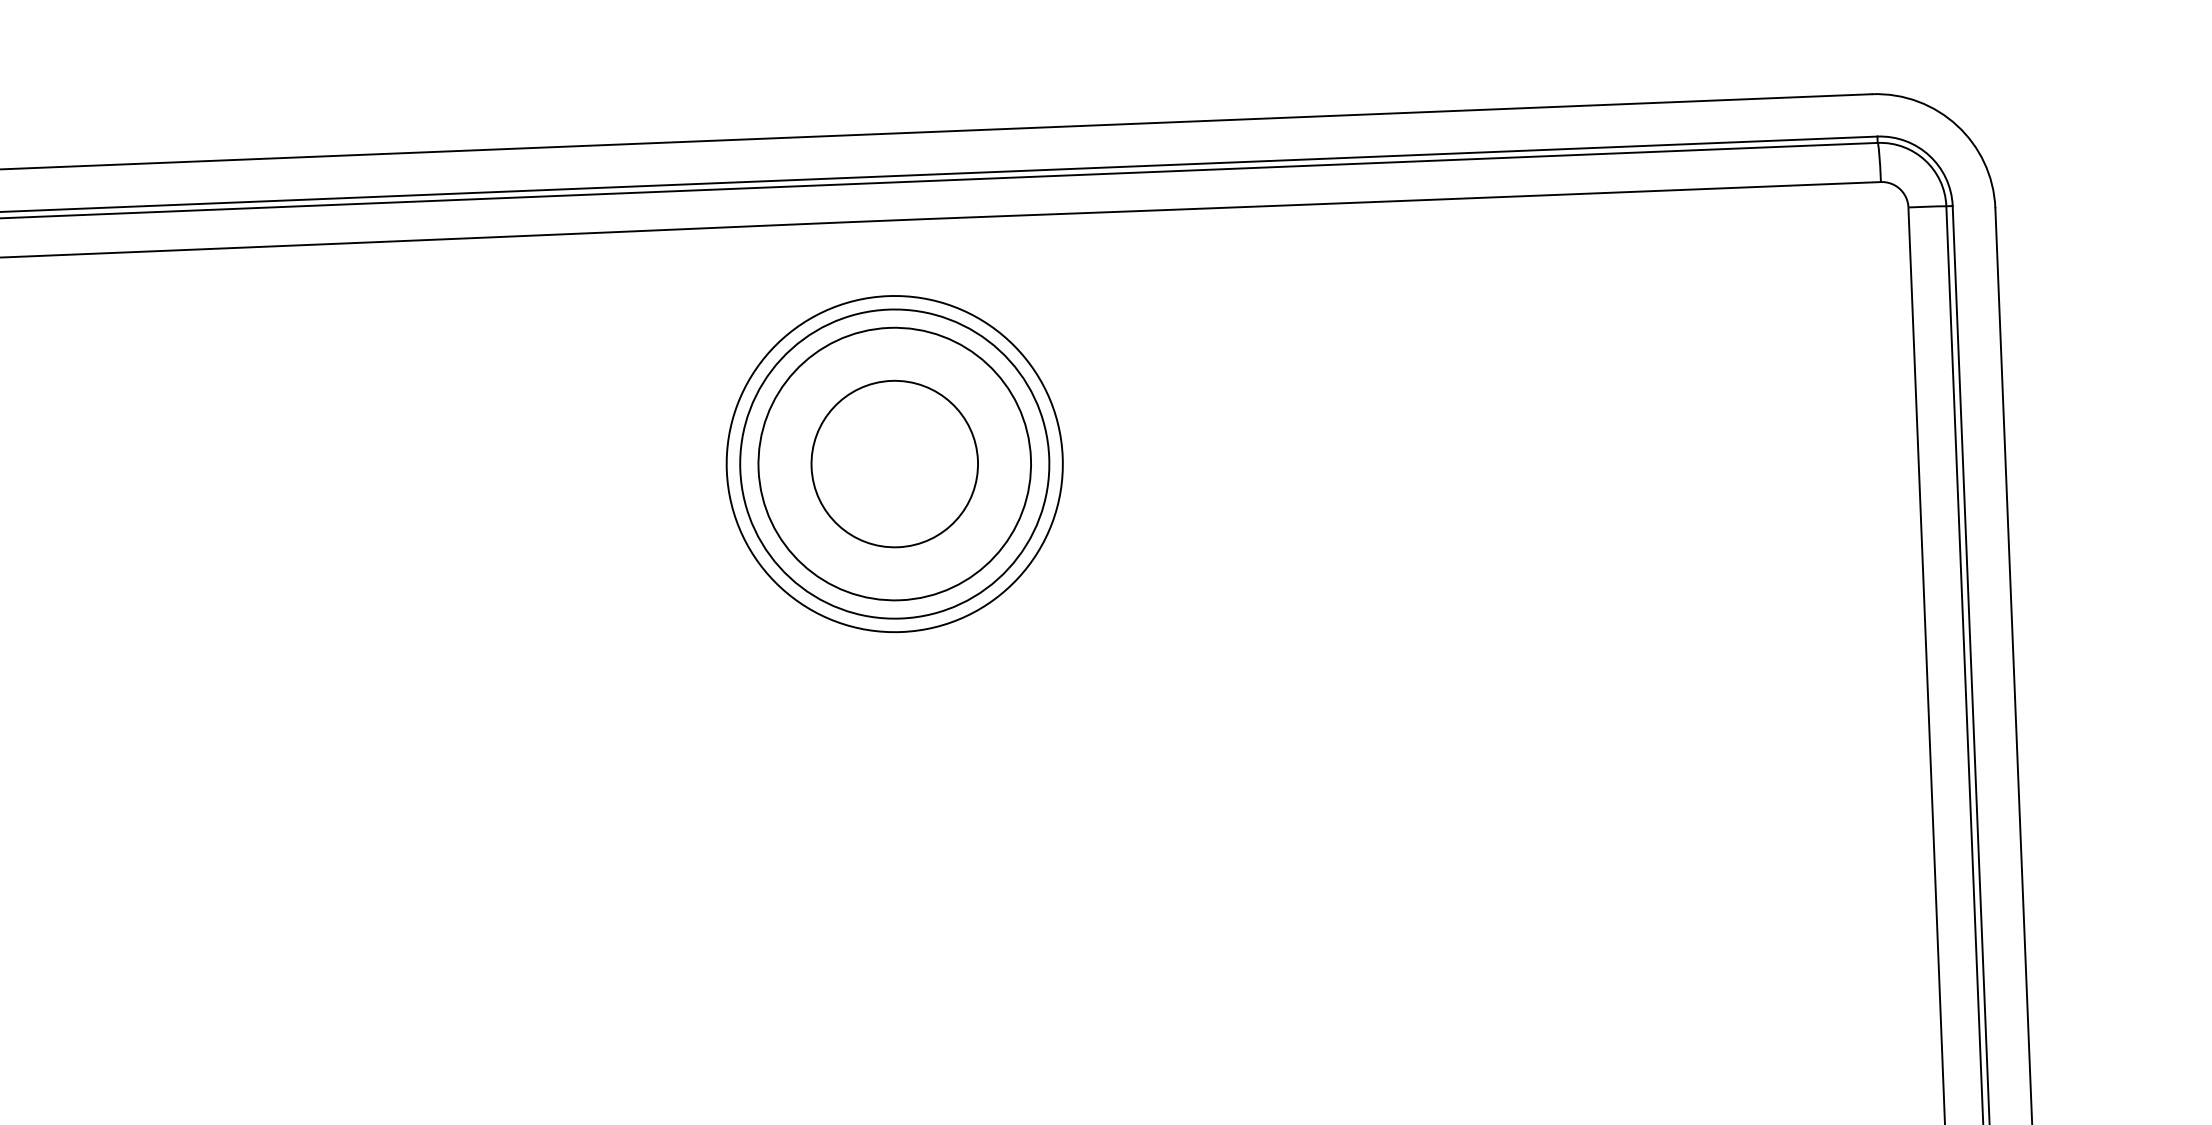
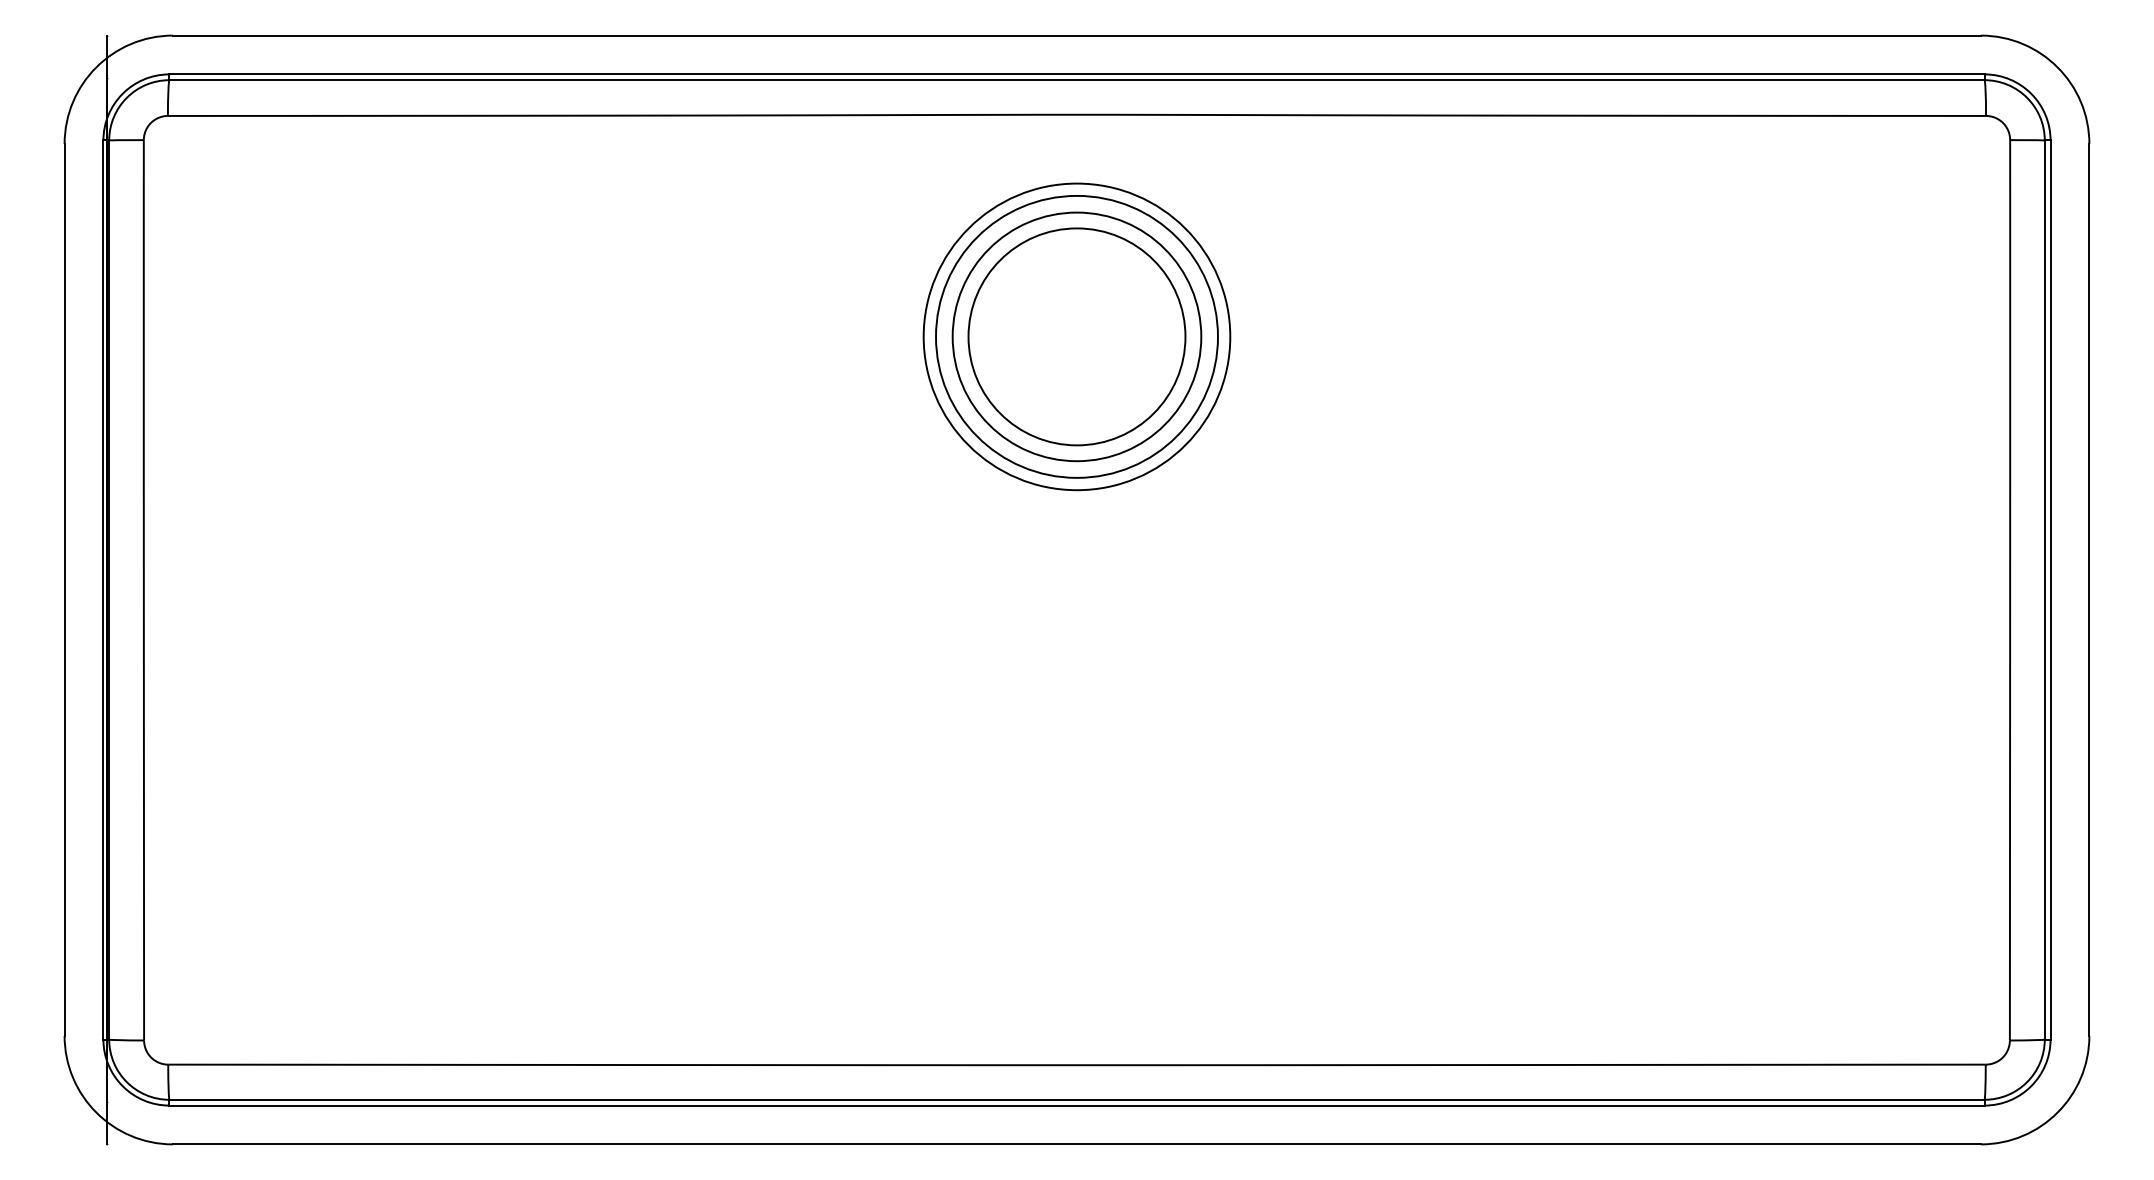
circle: (894, 463) -> (1076, 336), size x1.43

